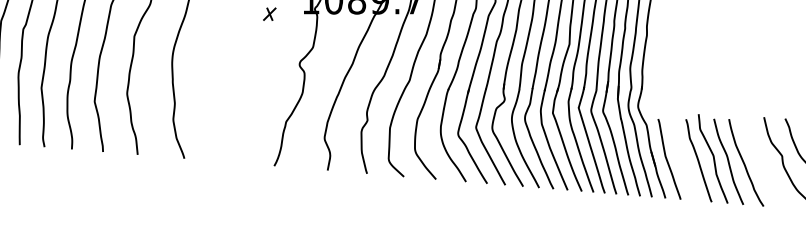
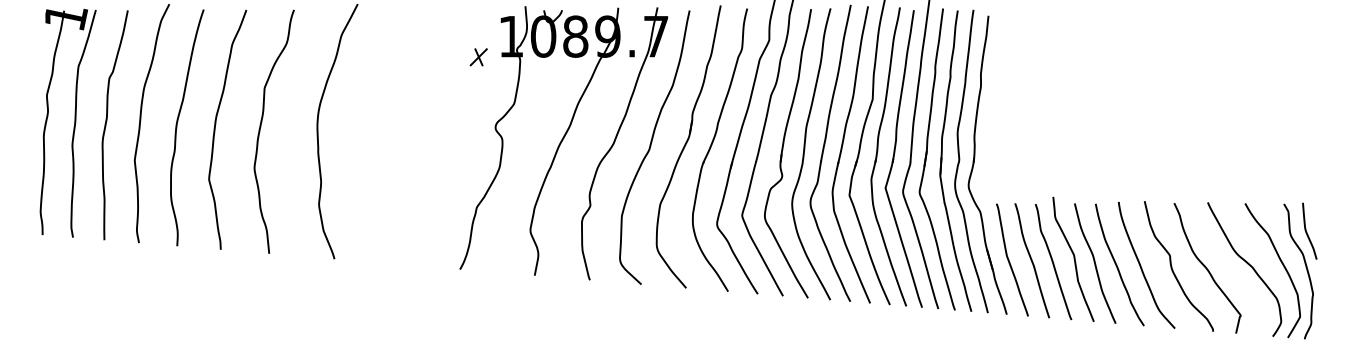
part: (269, 14) -> (478, 57), moved
curve: (683, 159) -> (1032, 260), added
curve: (761, 163) -> (1141, 265), added

